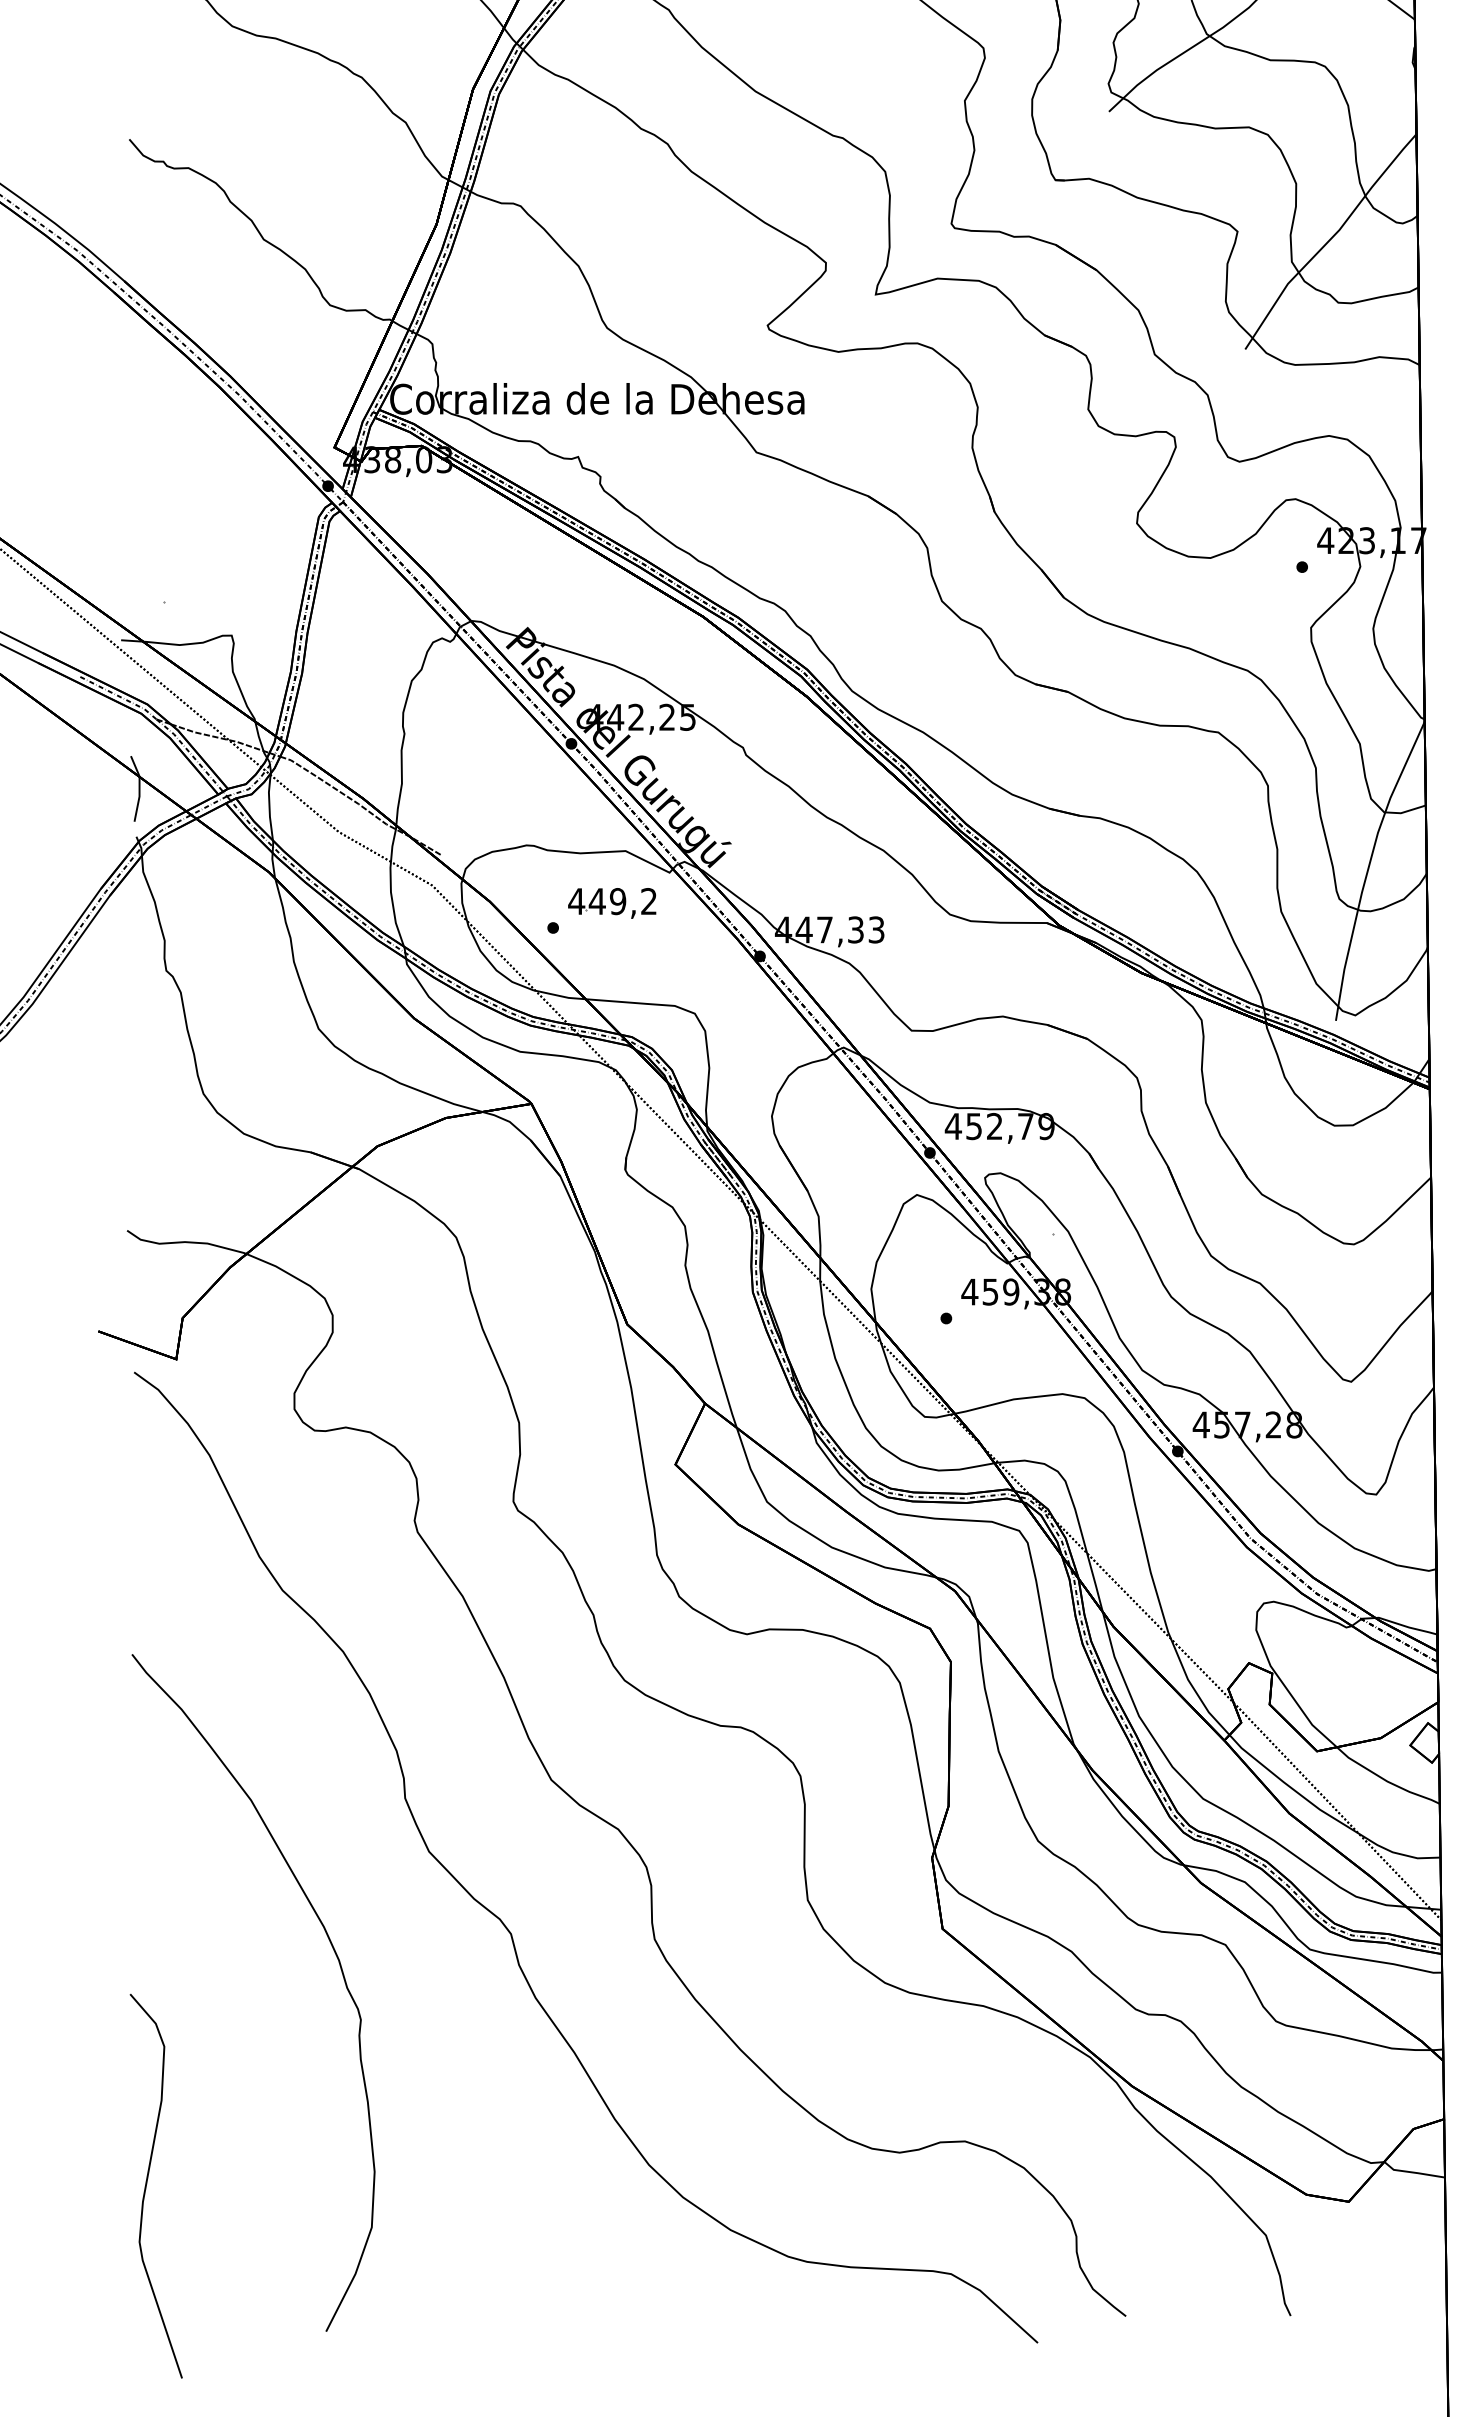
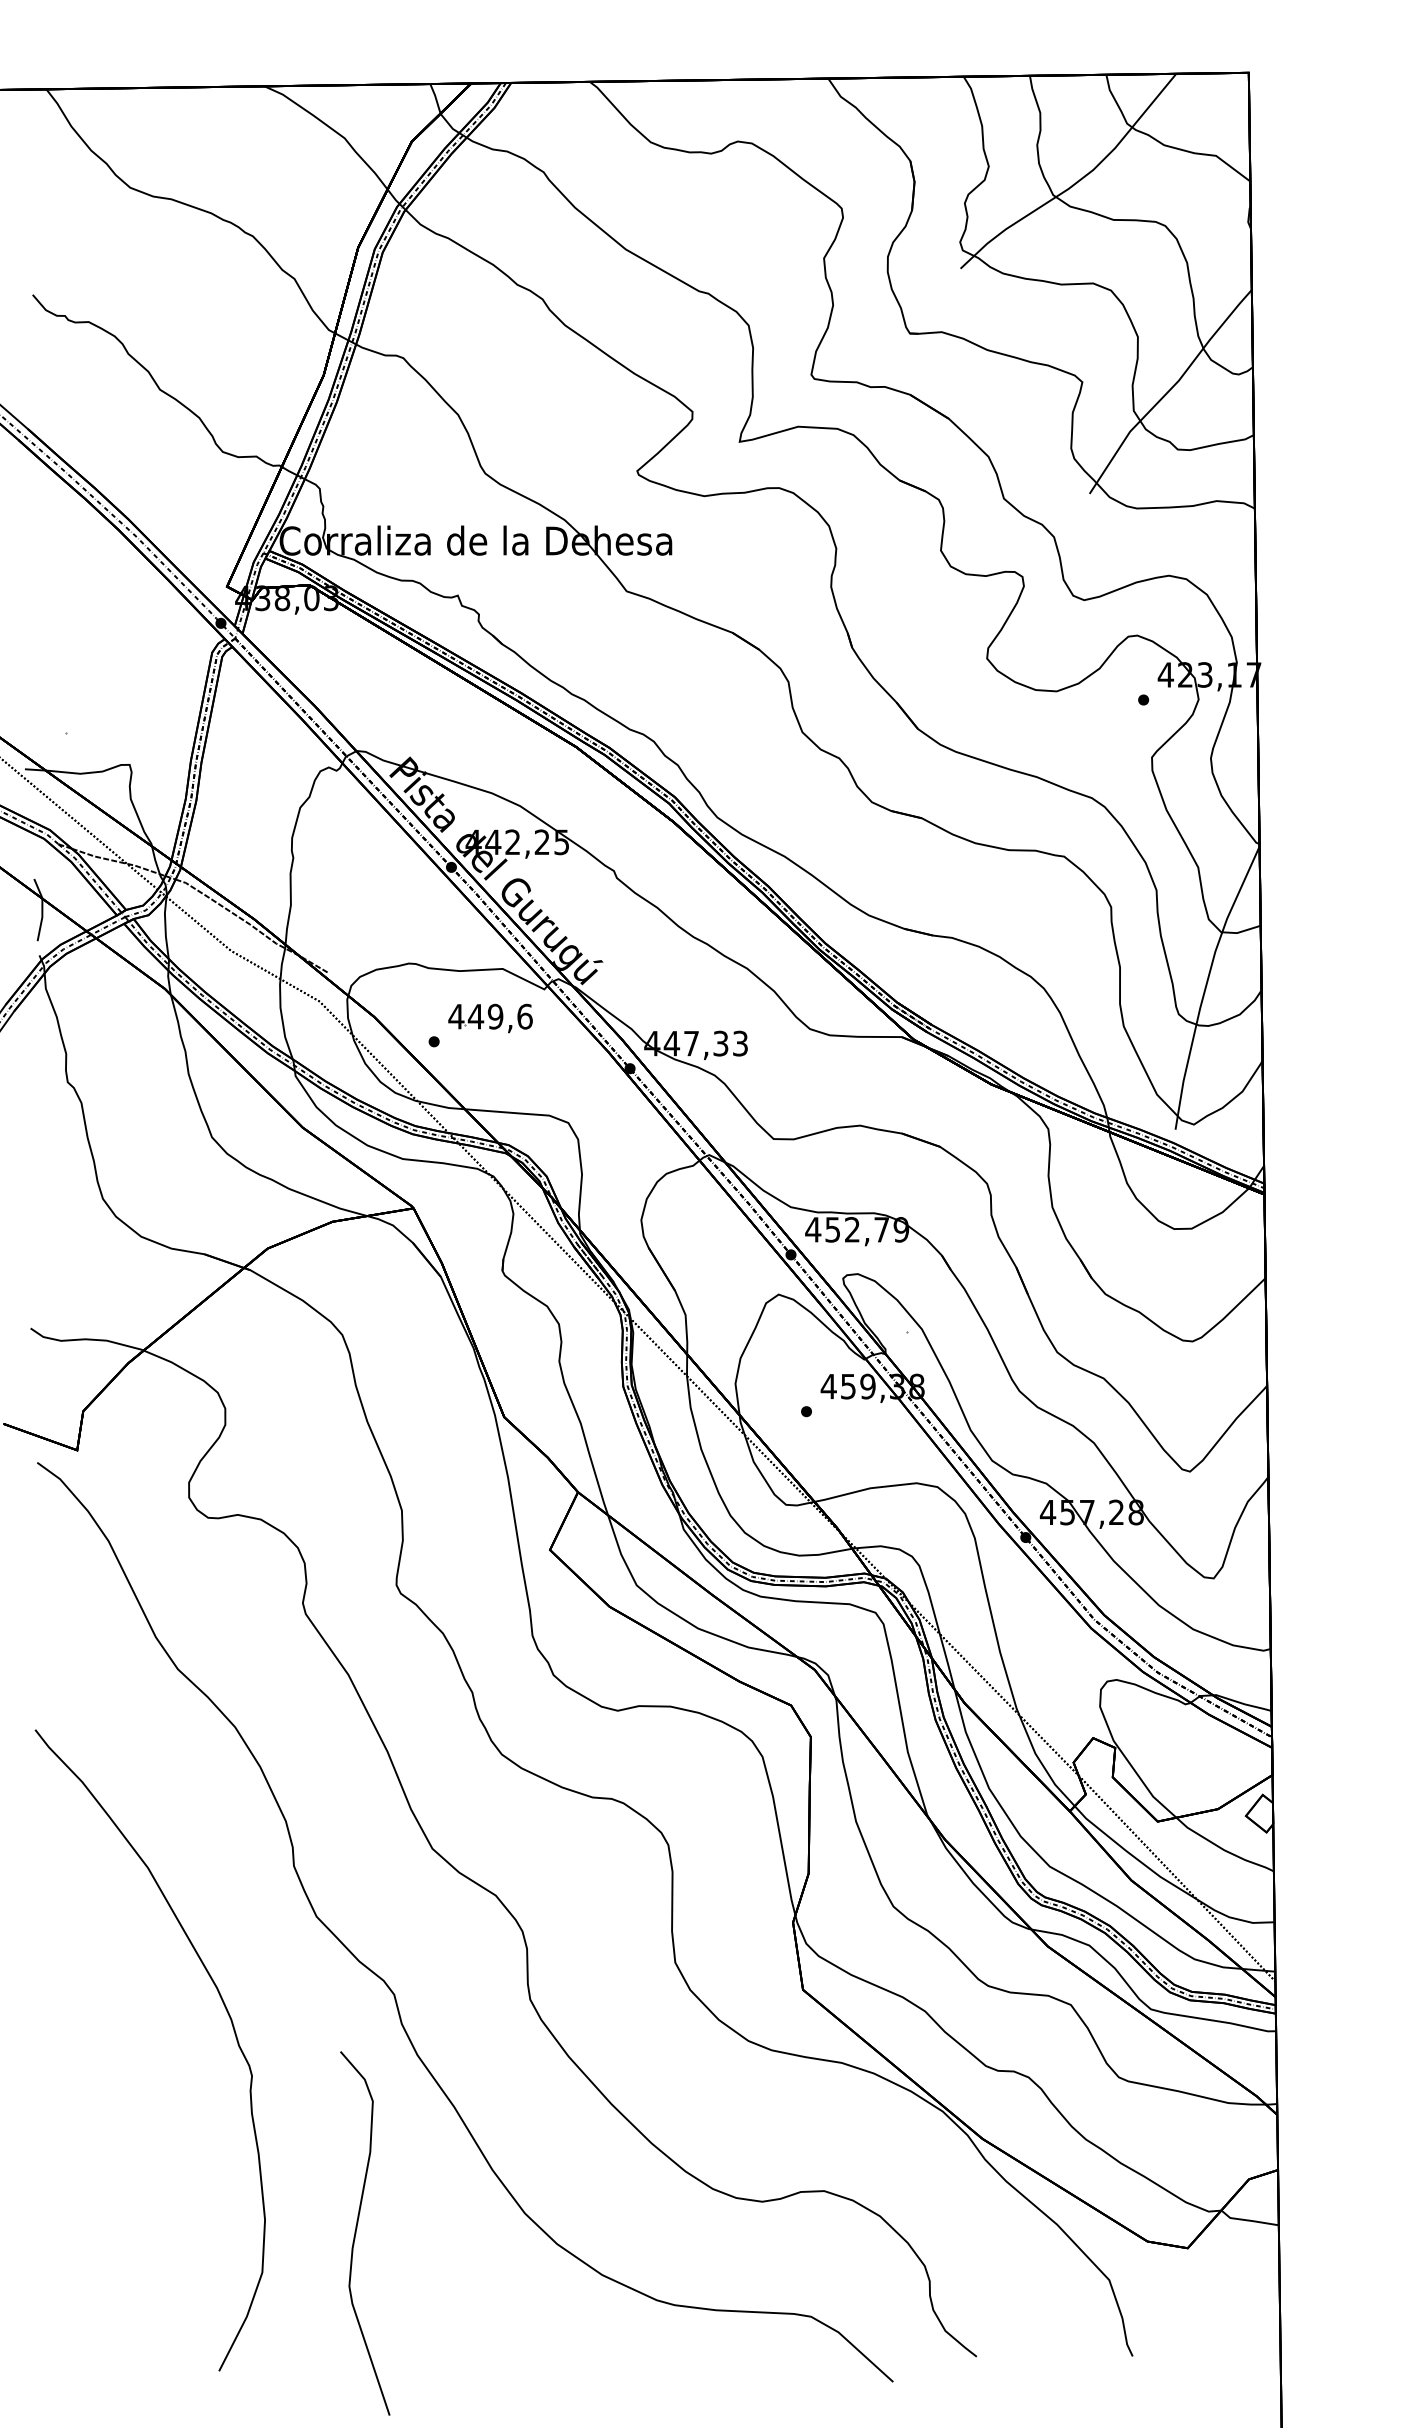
text: (648, 901) -> (524, 1016), 449,2 -> 449,6
curve: (147, 2186) -> (356, 2233), moved

